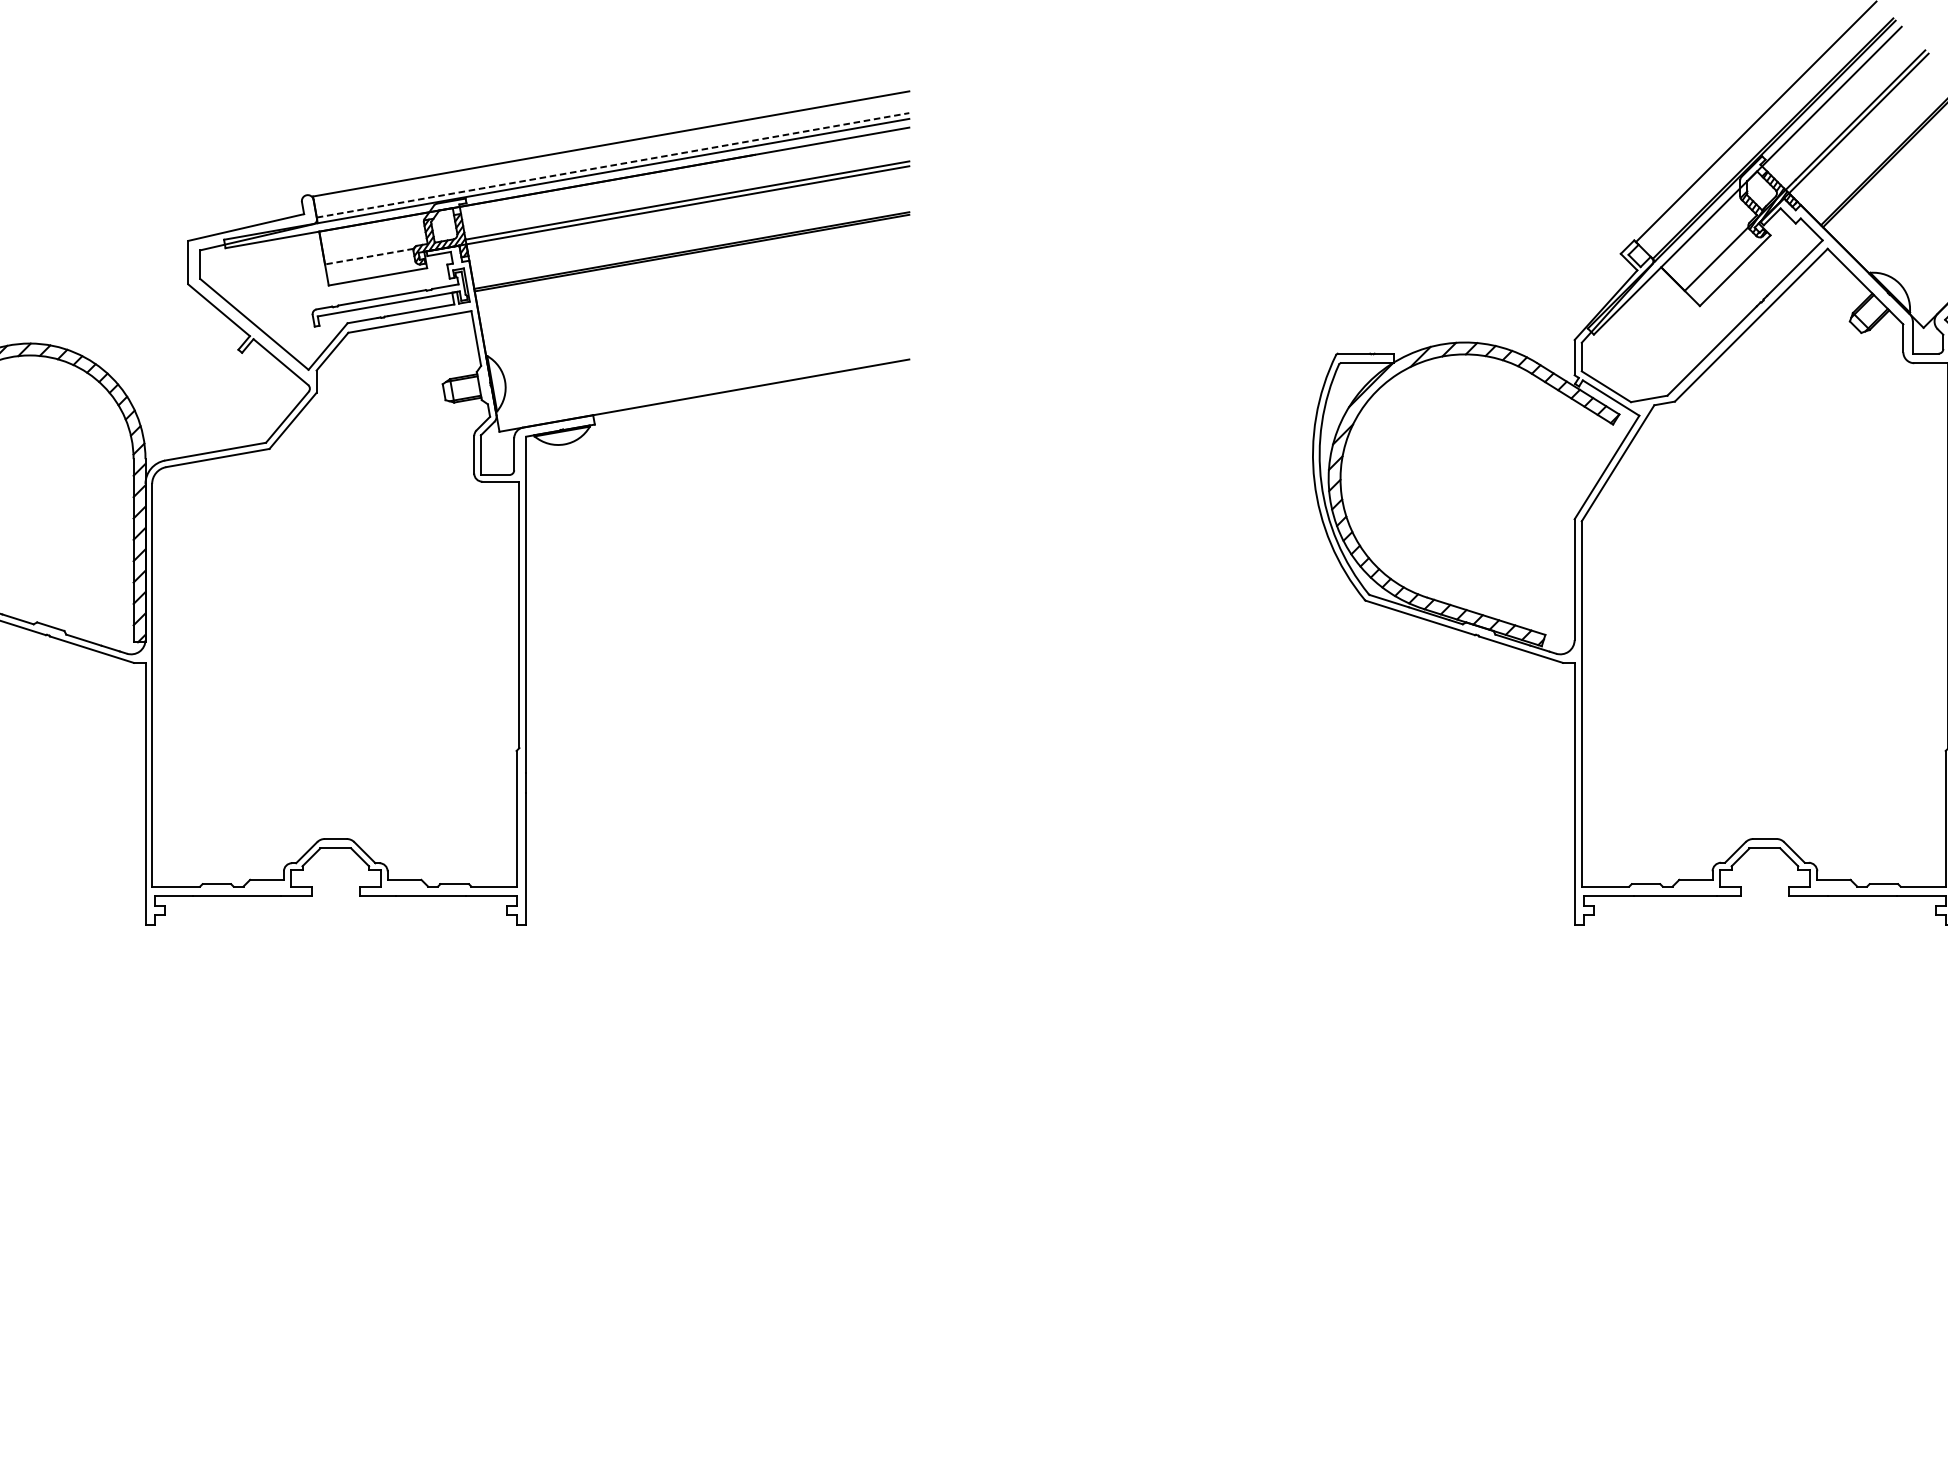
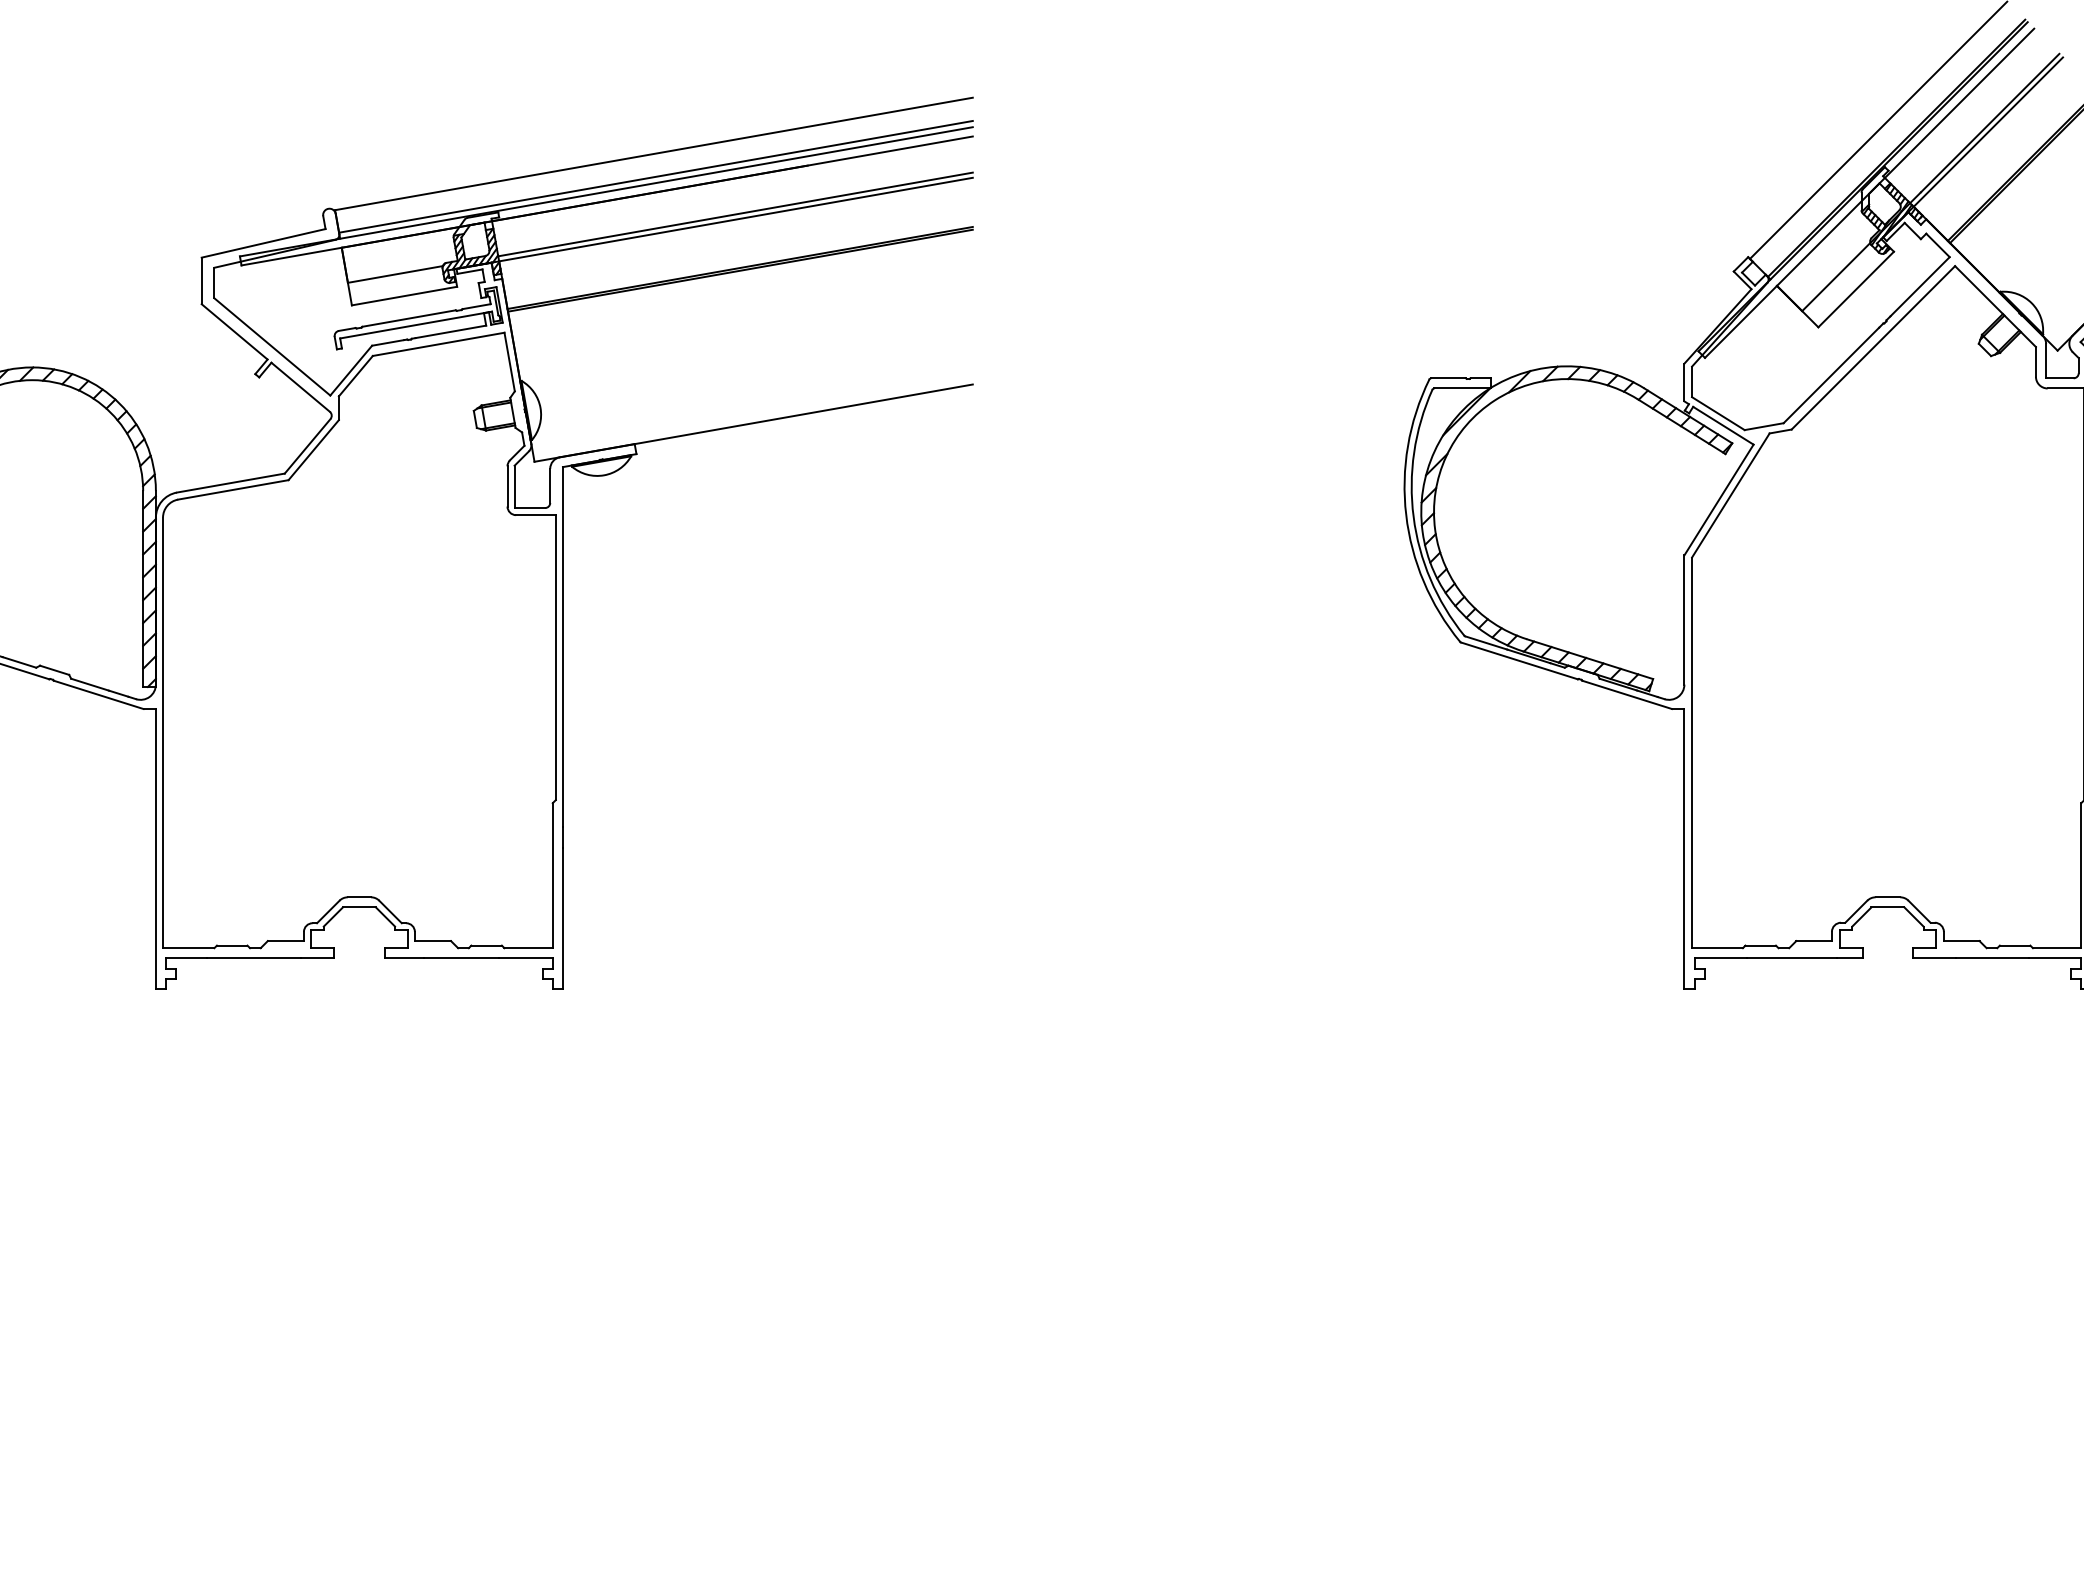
line: (612, 165) -> (655, 176), dashed -> solid
line: (368, 256) -> (394, 274), dashed -> solid

